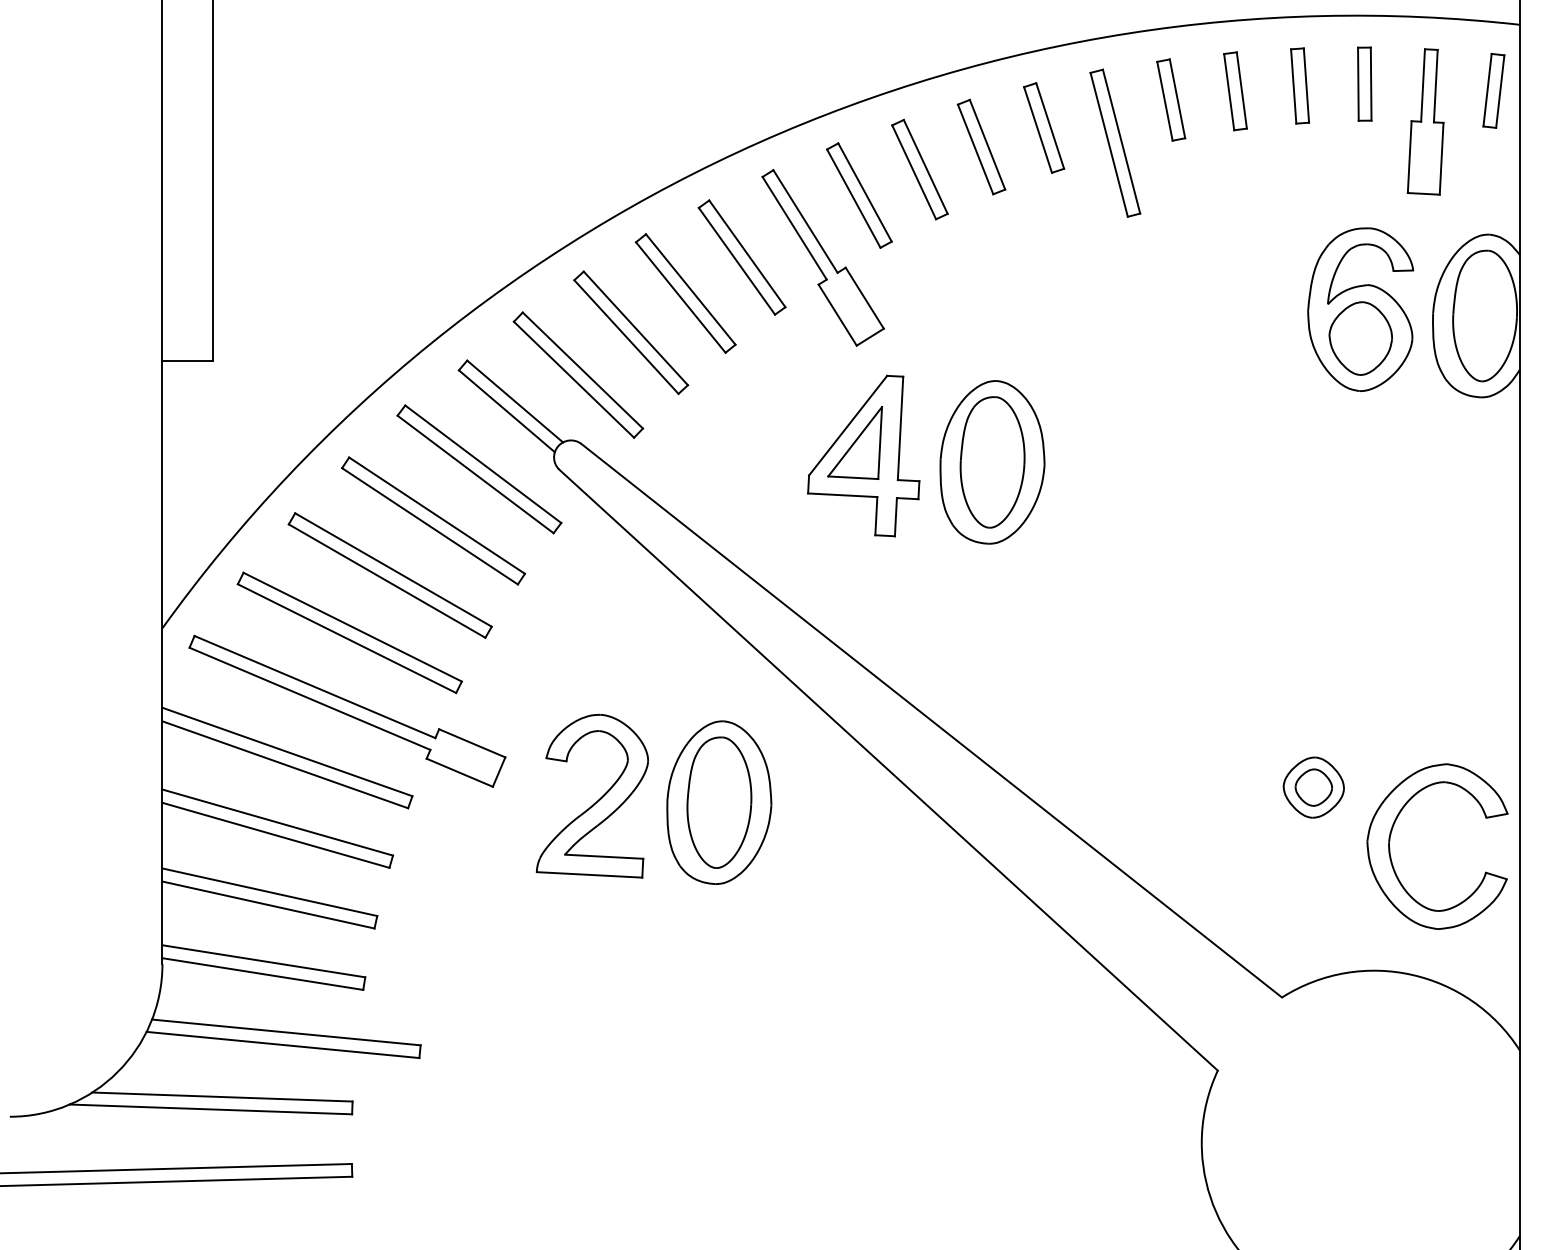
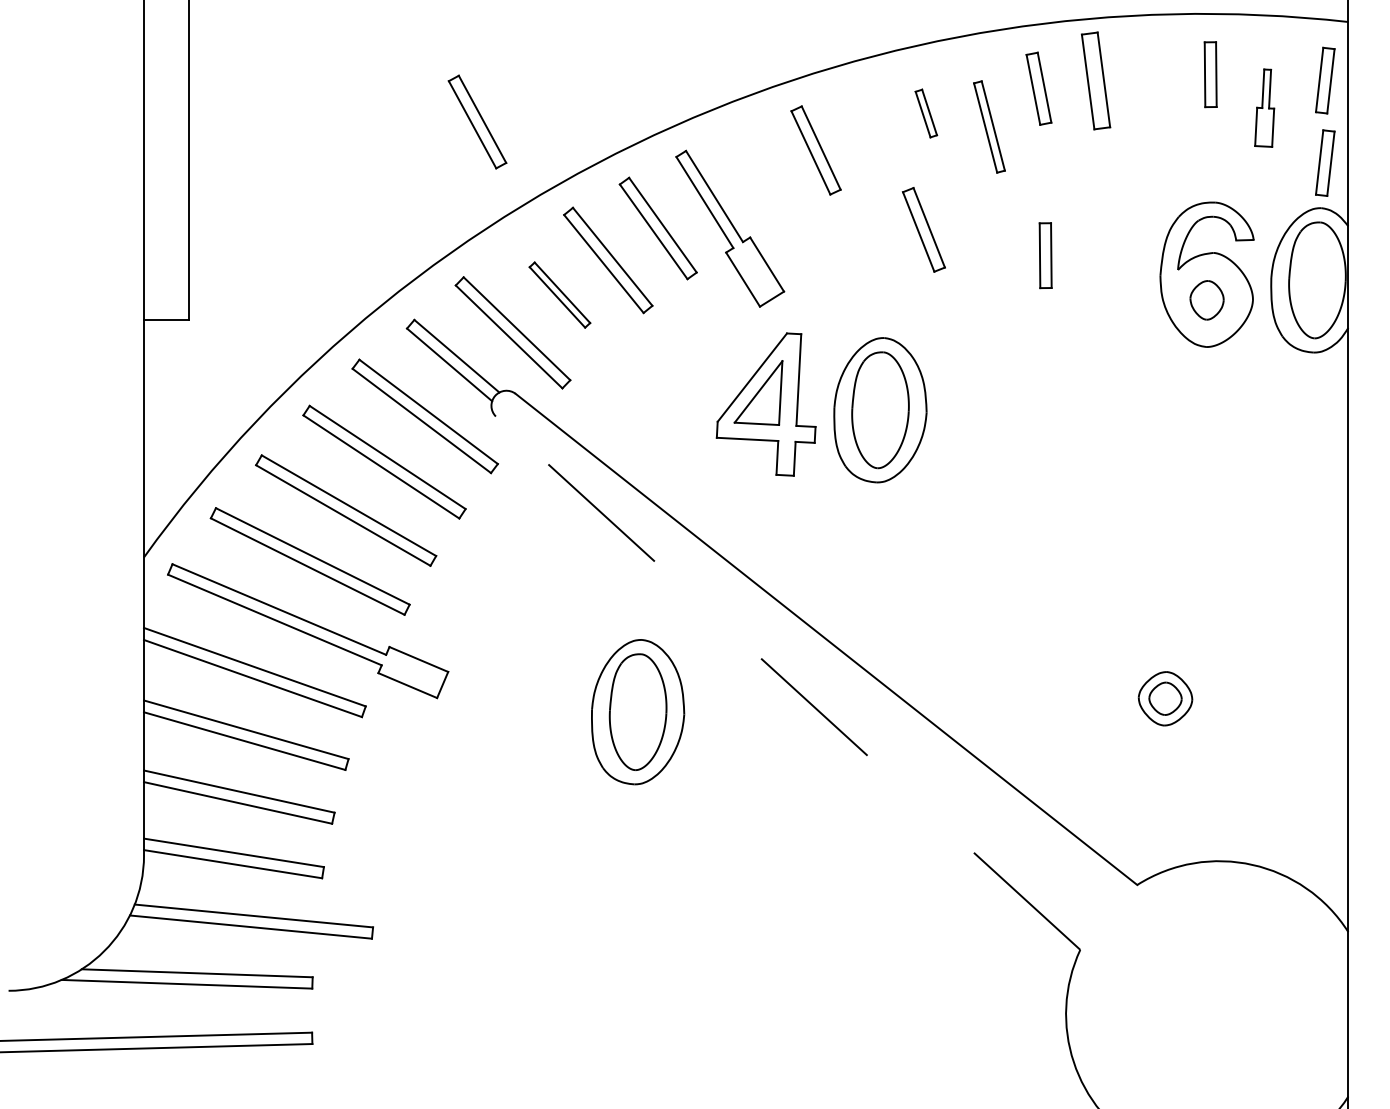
part: (1299, 85) -> (1152, 75), removed
part: (1235, 91) -> (1096, 81), size x1.4
part: (1425, 121) -> (1264, 107), size x0.6
part: (1044, 127) -> (926, 113), size x0.6
part: (1115, 142) -> (989, 126), size x0.7
part: (981, 146) -> (923, 229), moved
part: (1493, 183) -> (1324, 162), added
part: (859, 195) -> (477, 121), moved
part: (1178, 287) -> (1045, 255), added
part: (631, 332) -> (560, 294), size x0.6
part: (1360, 338) -> (1206, 300), size x0.6
line: (888, 770) -> (788, 683), solid -> dashed
part: (594, 802) -> (527, 711), removed
part: (1390, 848) -> (1233, 752), removed

